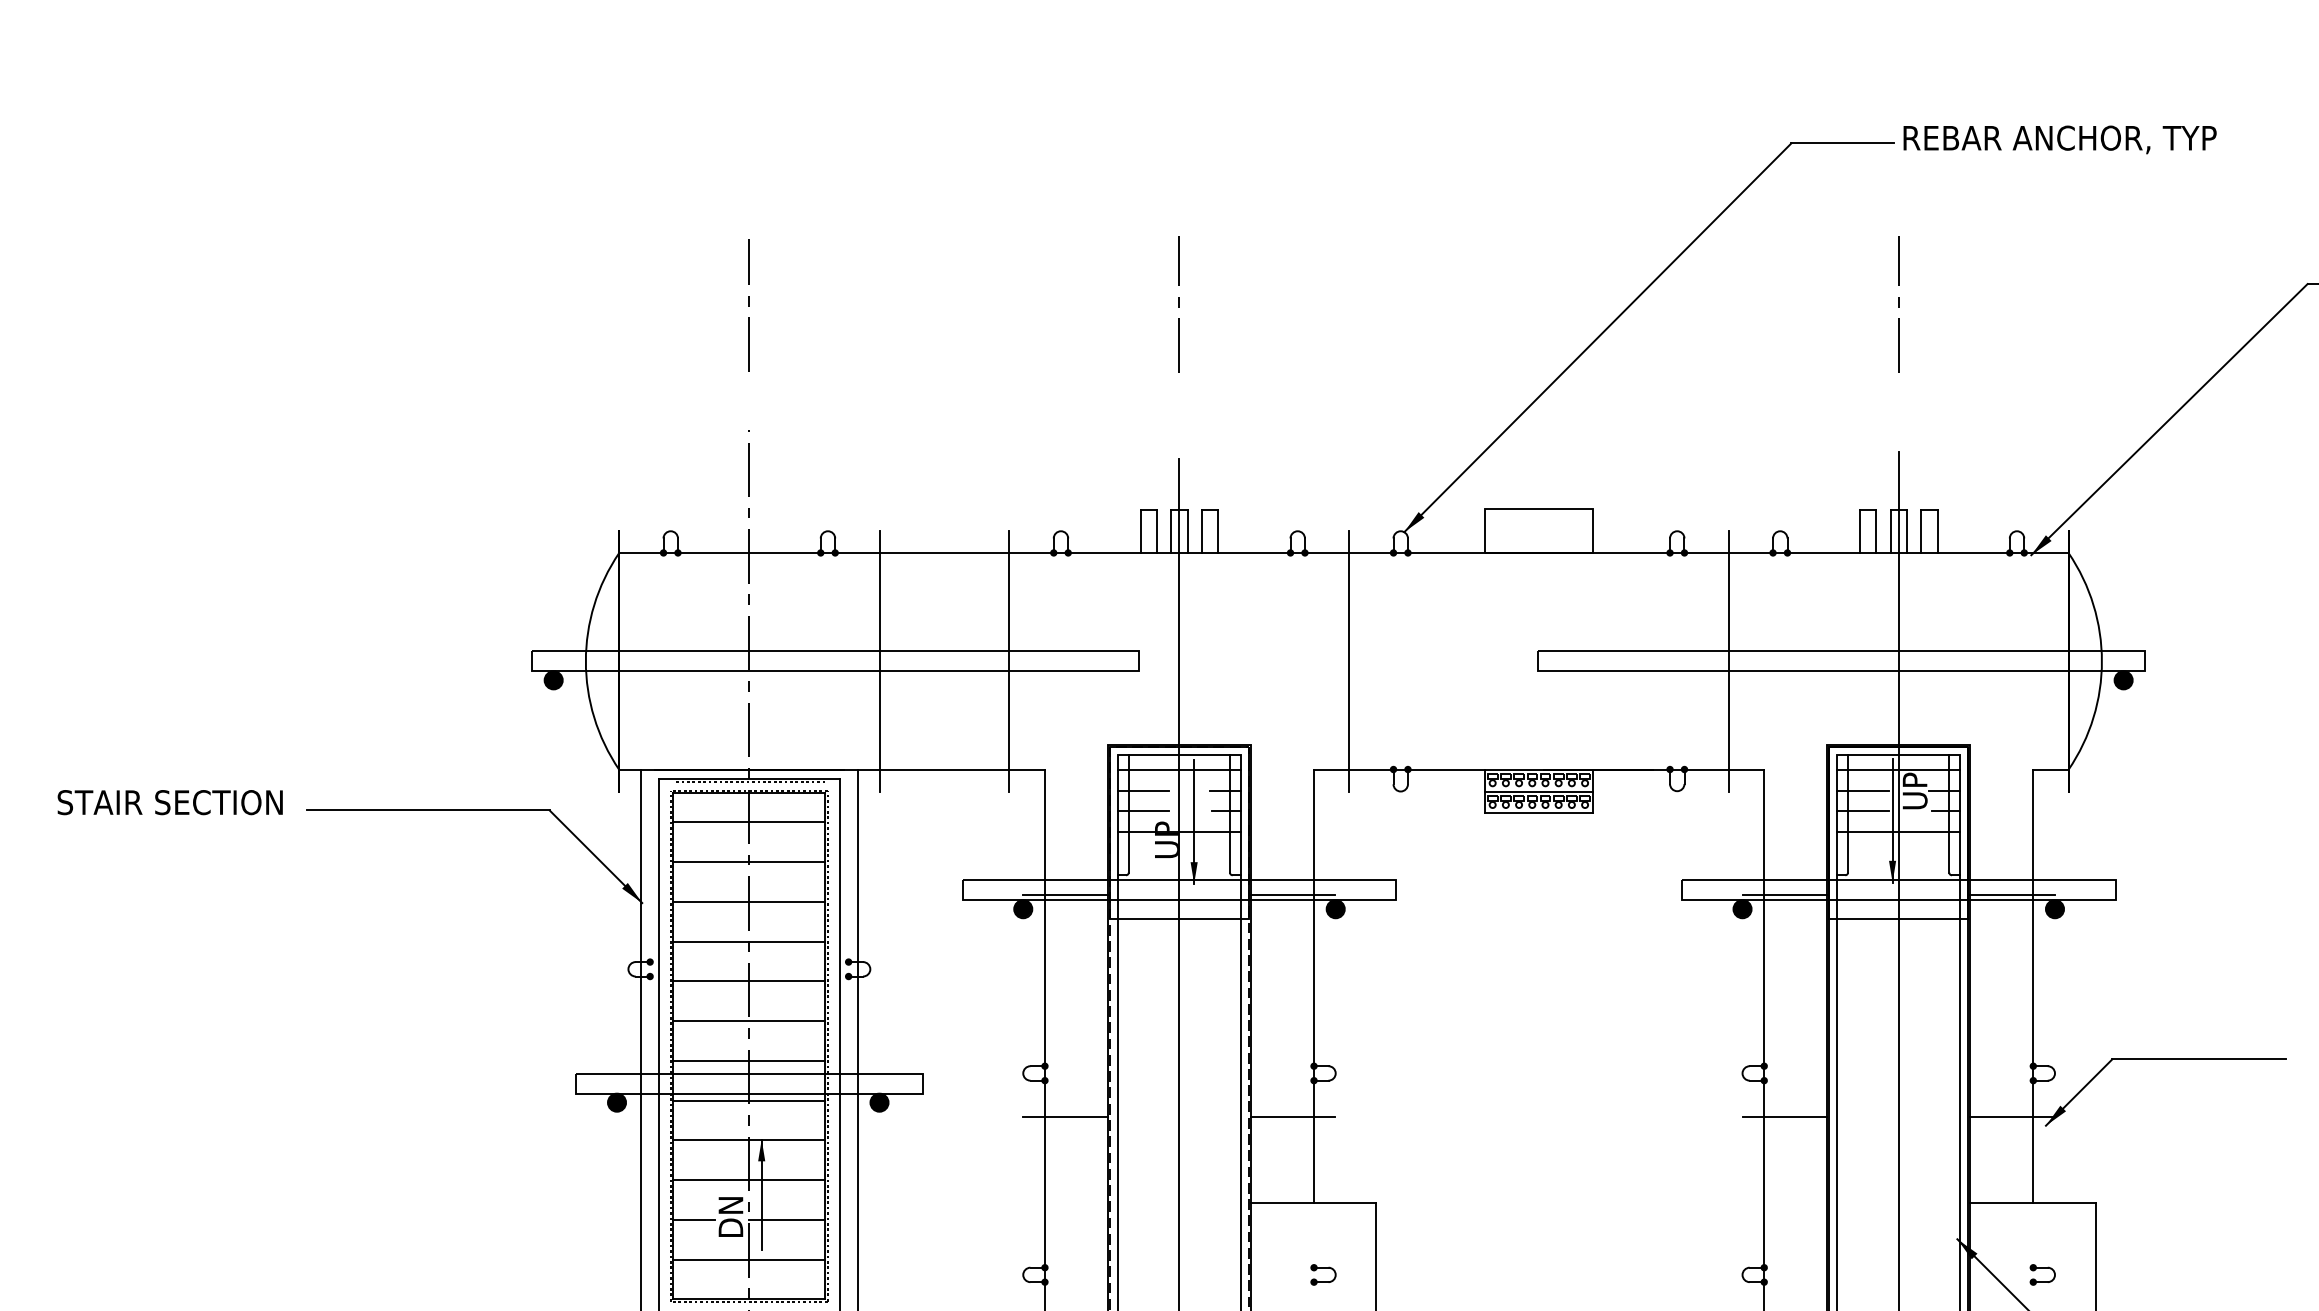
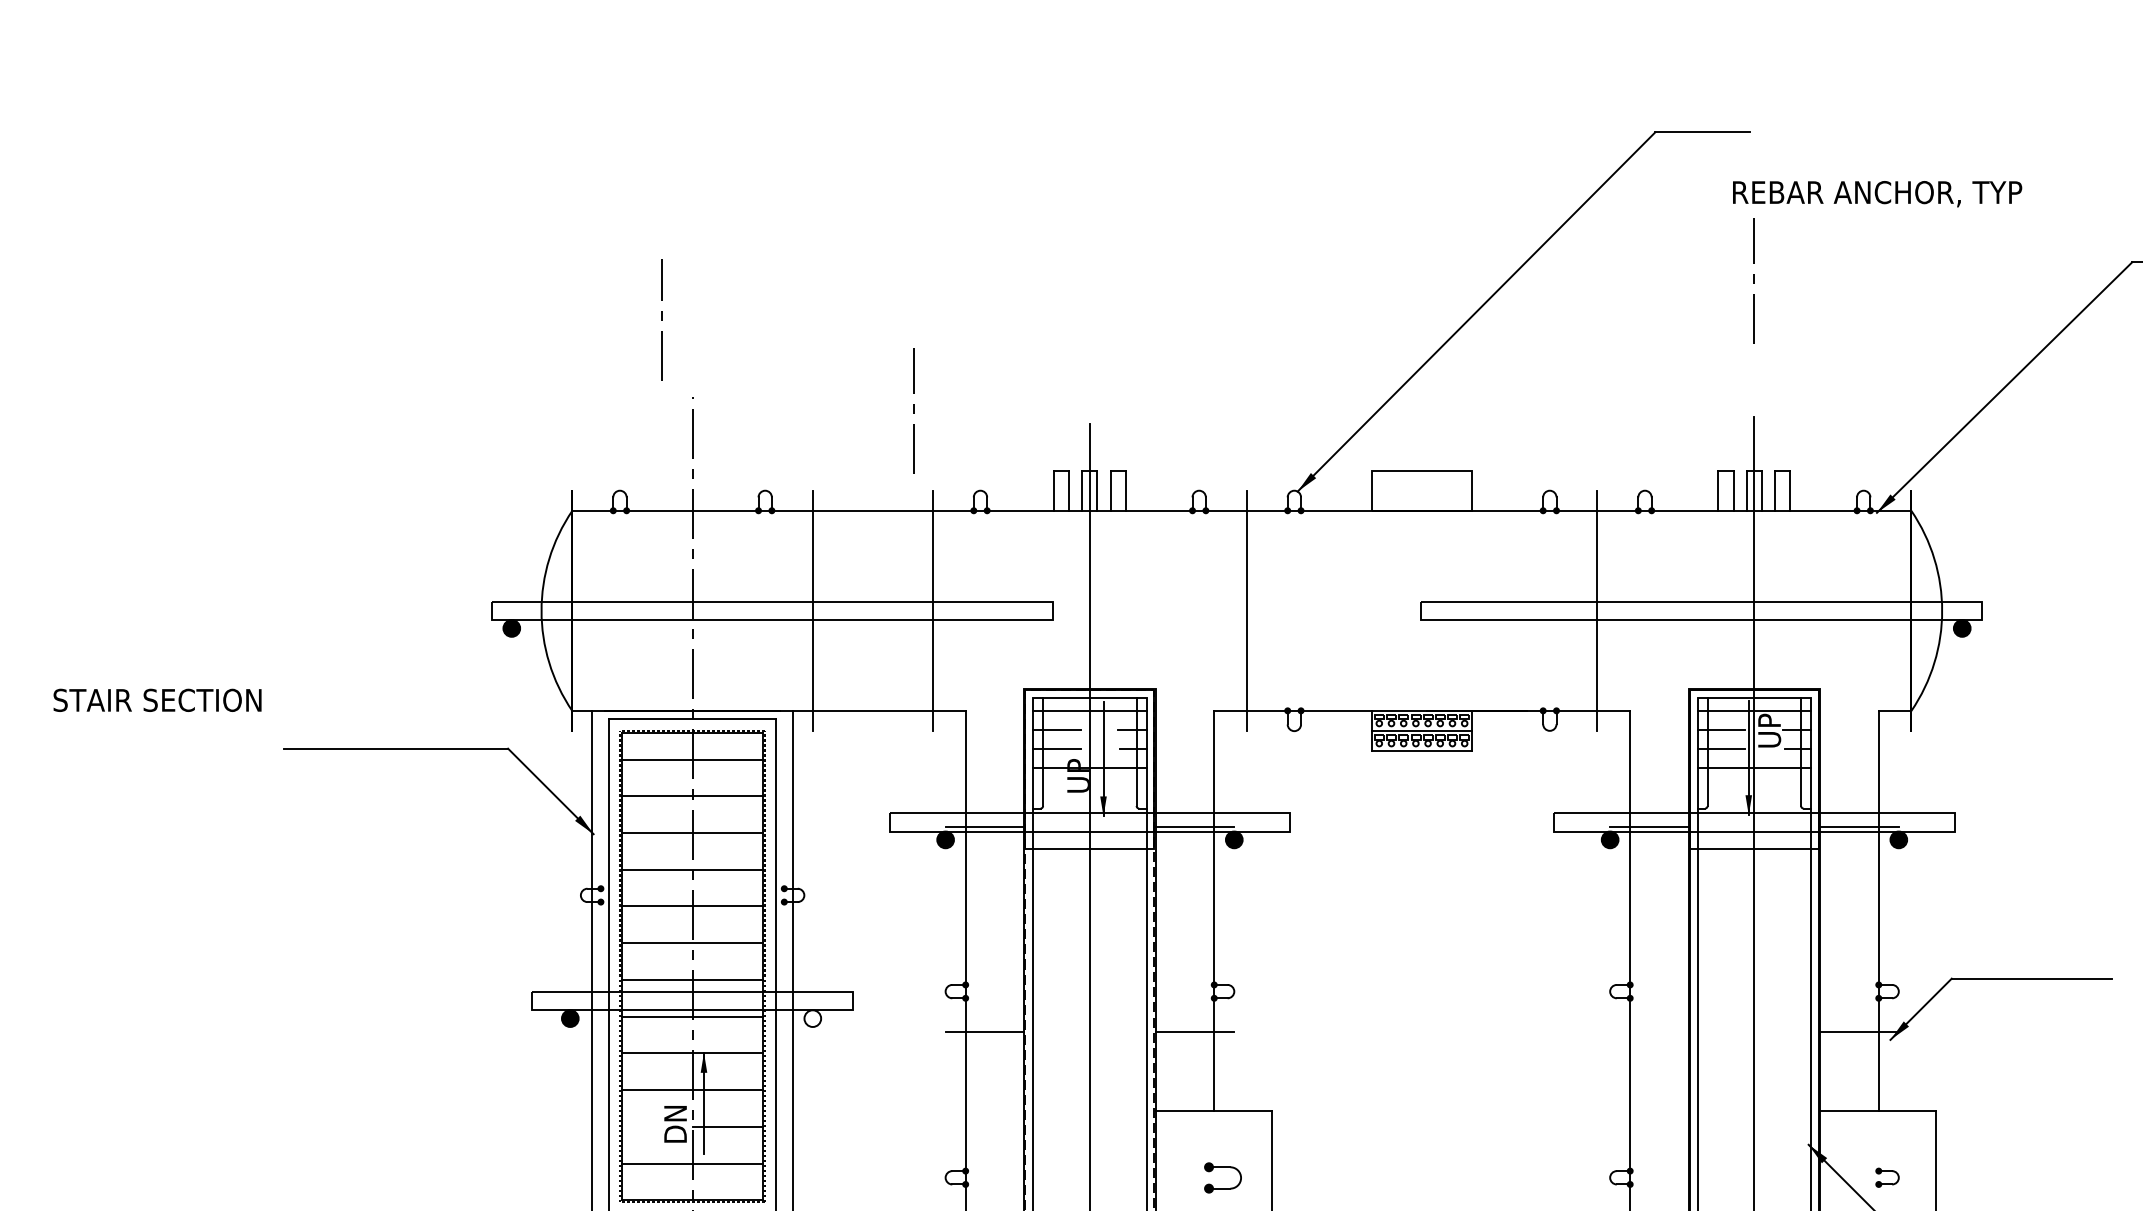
text: (2060, 140) -> (1877, 194), moved
line: (1178, 303) -> (913, 410), moved
line: (749, 304) -> (661, 319), moved
line: (749, 782) -> (692, 722), removed
text: (170, 801) -> (157, 699), moved
fill: (879, 1102) -> (812, 1018), removed
line: (1785, 1116) -> (1649, 1031), removed
line: (694, 1219) -> (641, 1126), removed
part: (1322, 1274) -> (1222, 1177), size x1.6

